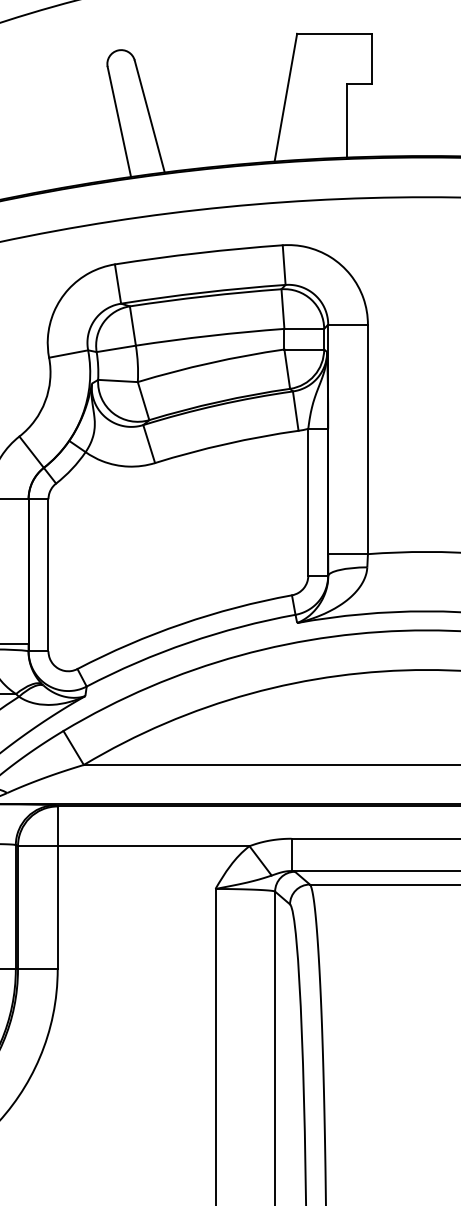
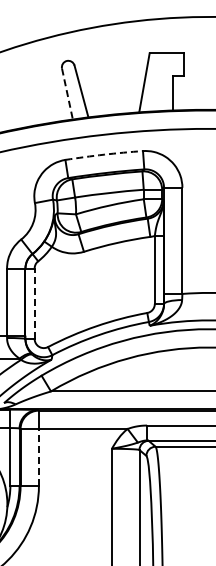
line: (119, 122) -> (67, 94), solid -> dashed
arc: (199, 252) -> (104, 154), solid -> dashed
line: (48, 574) -> (34, 303), solid -> dashed
line: (56, 905) -> (38, 456), solid -> dashed

